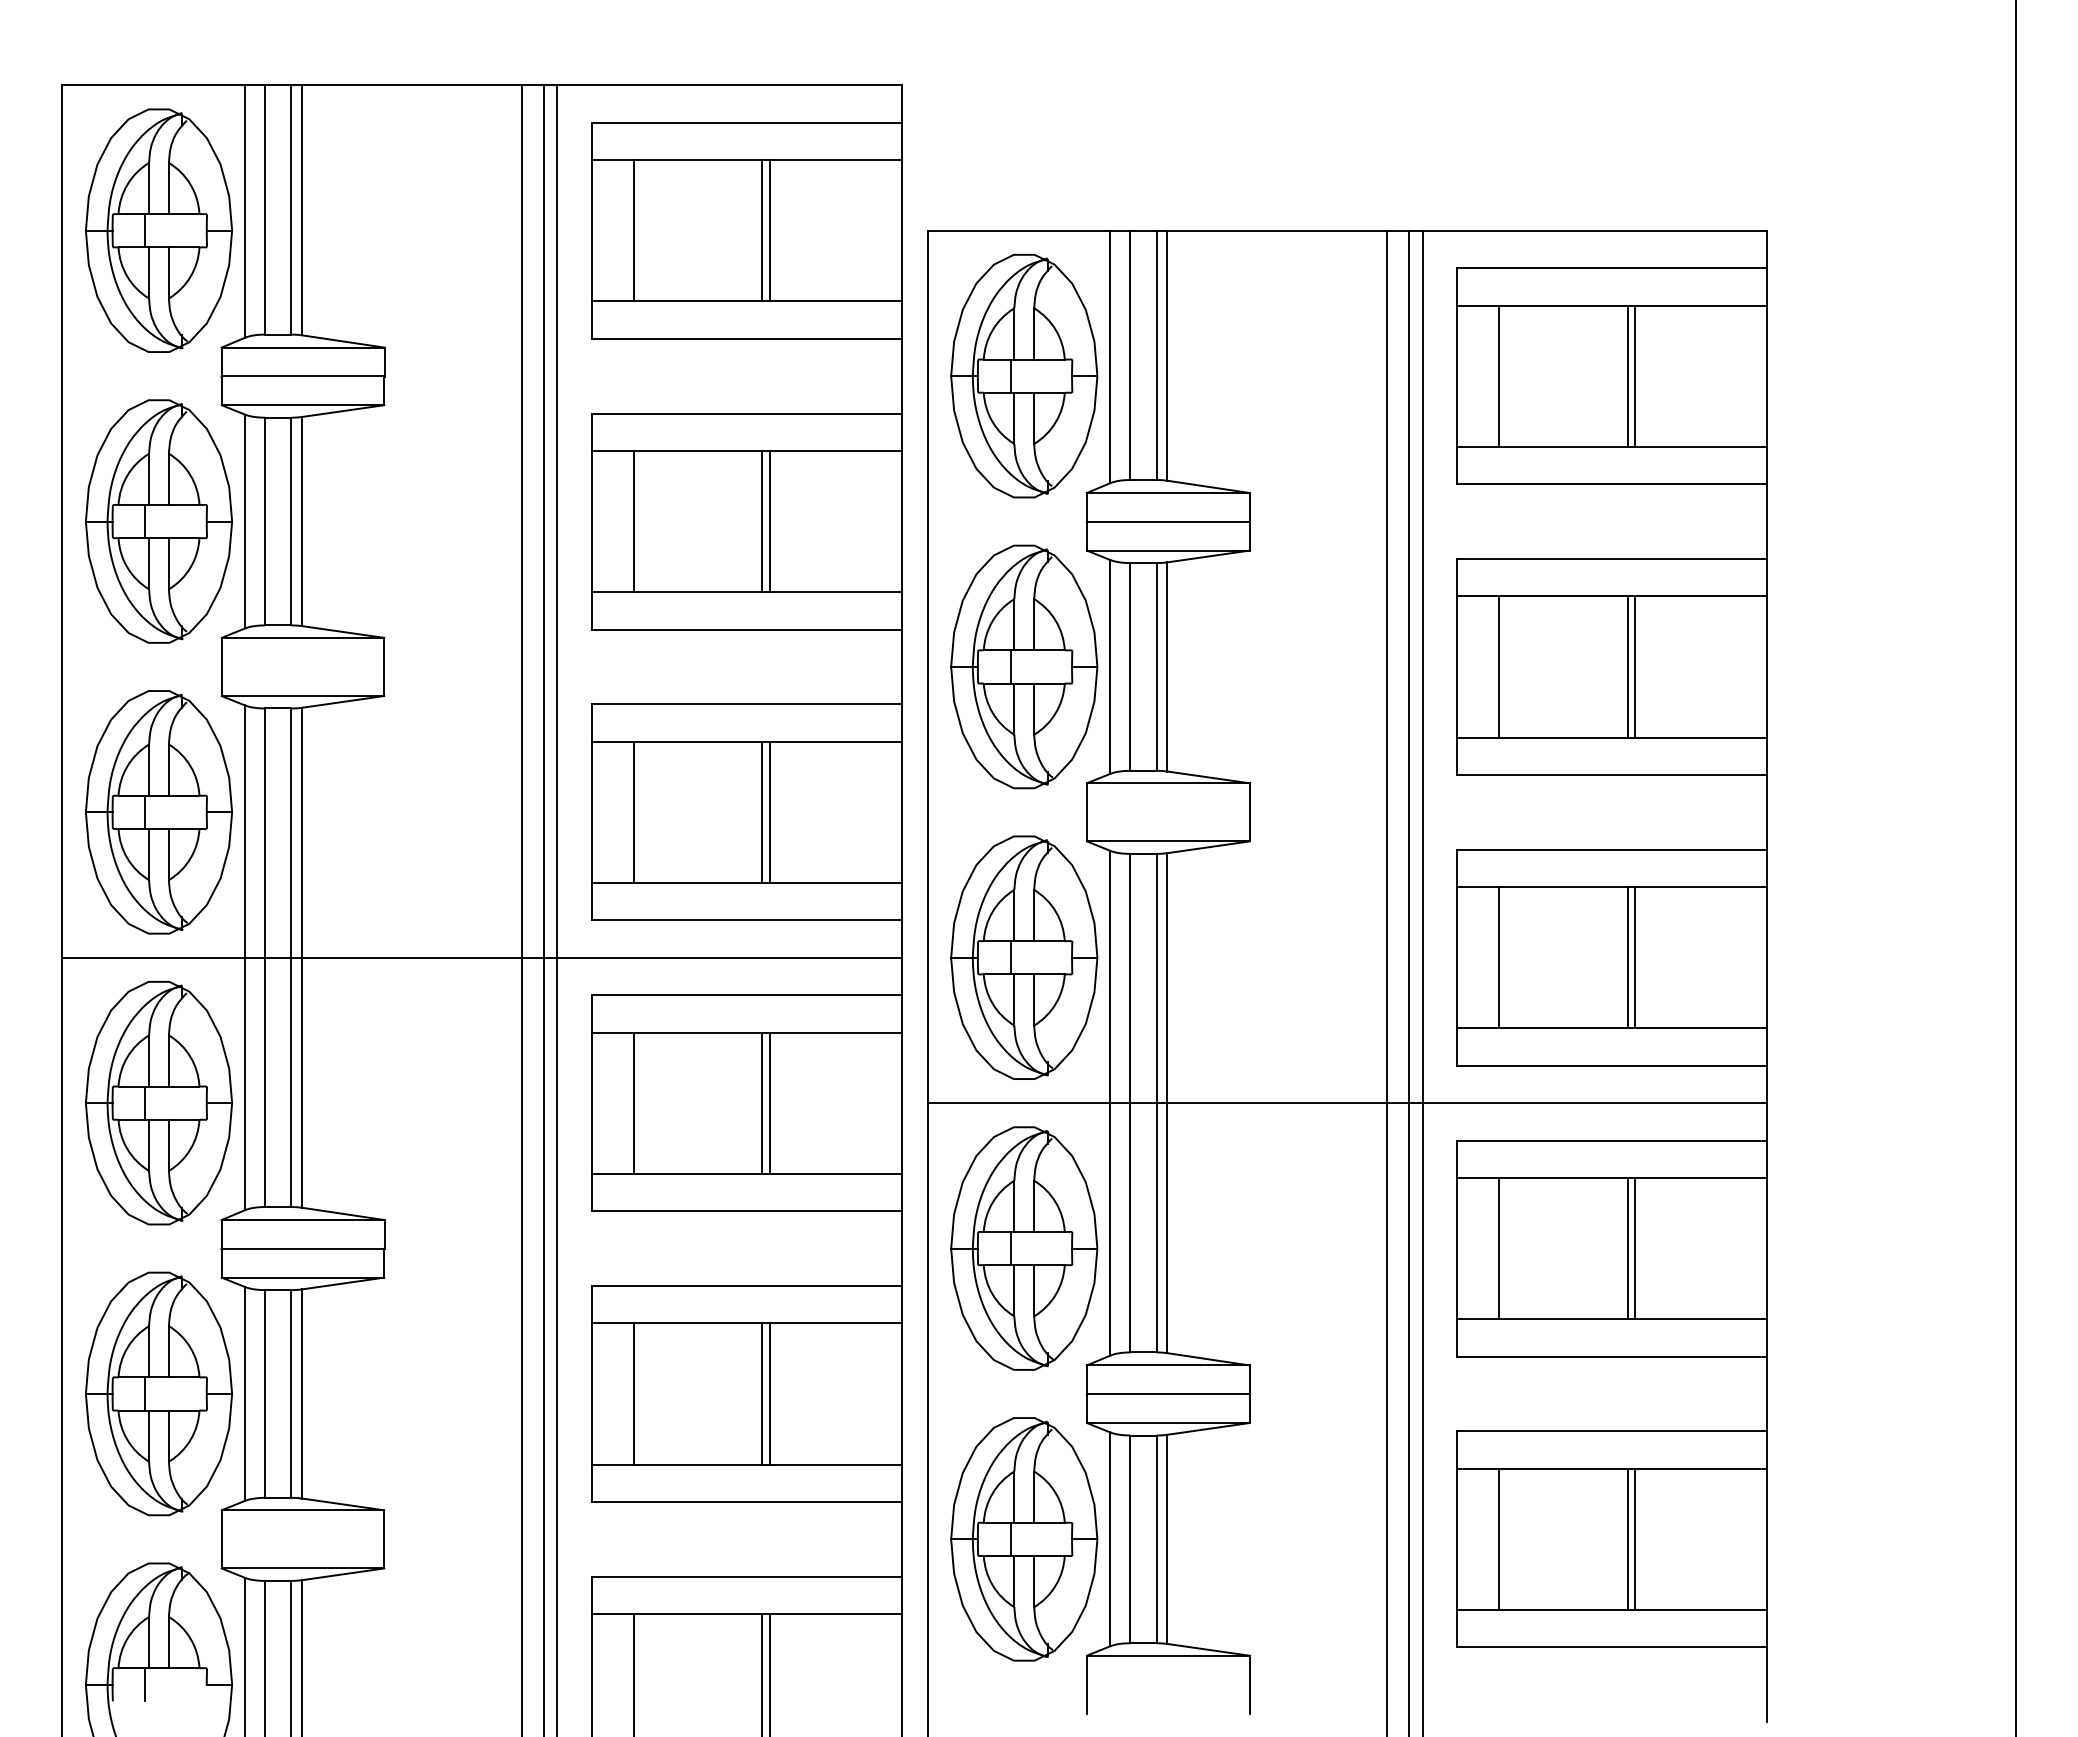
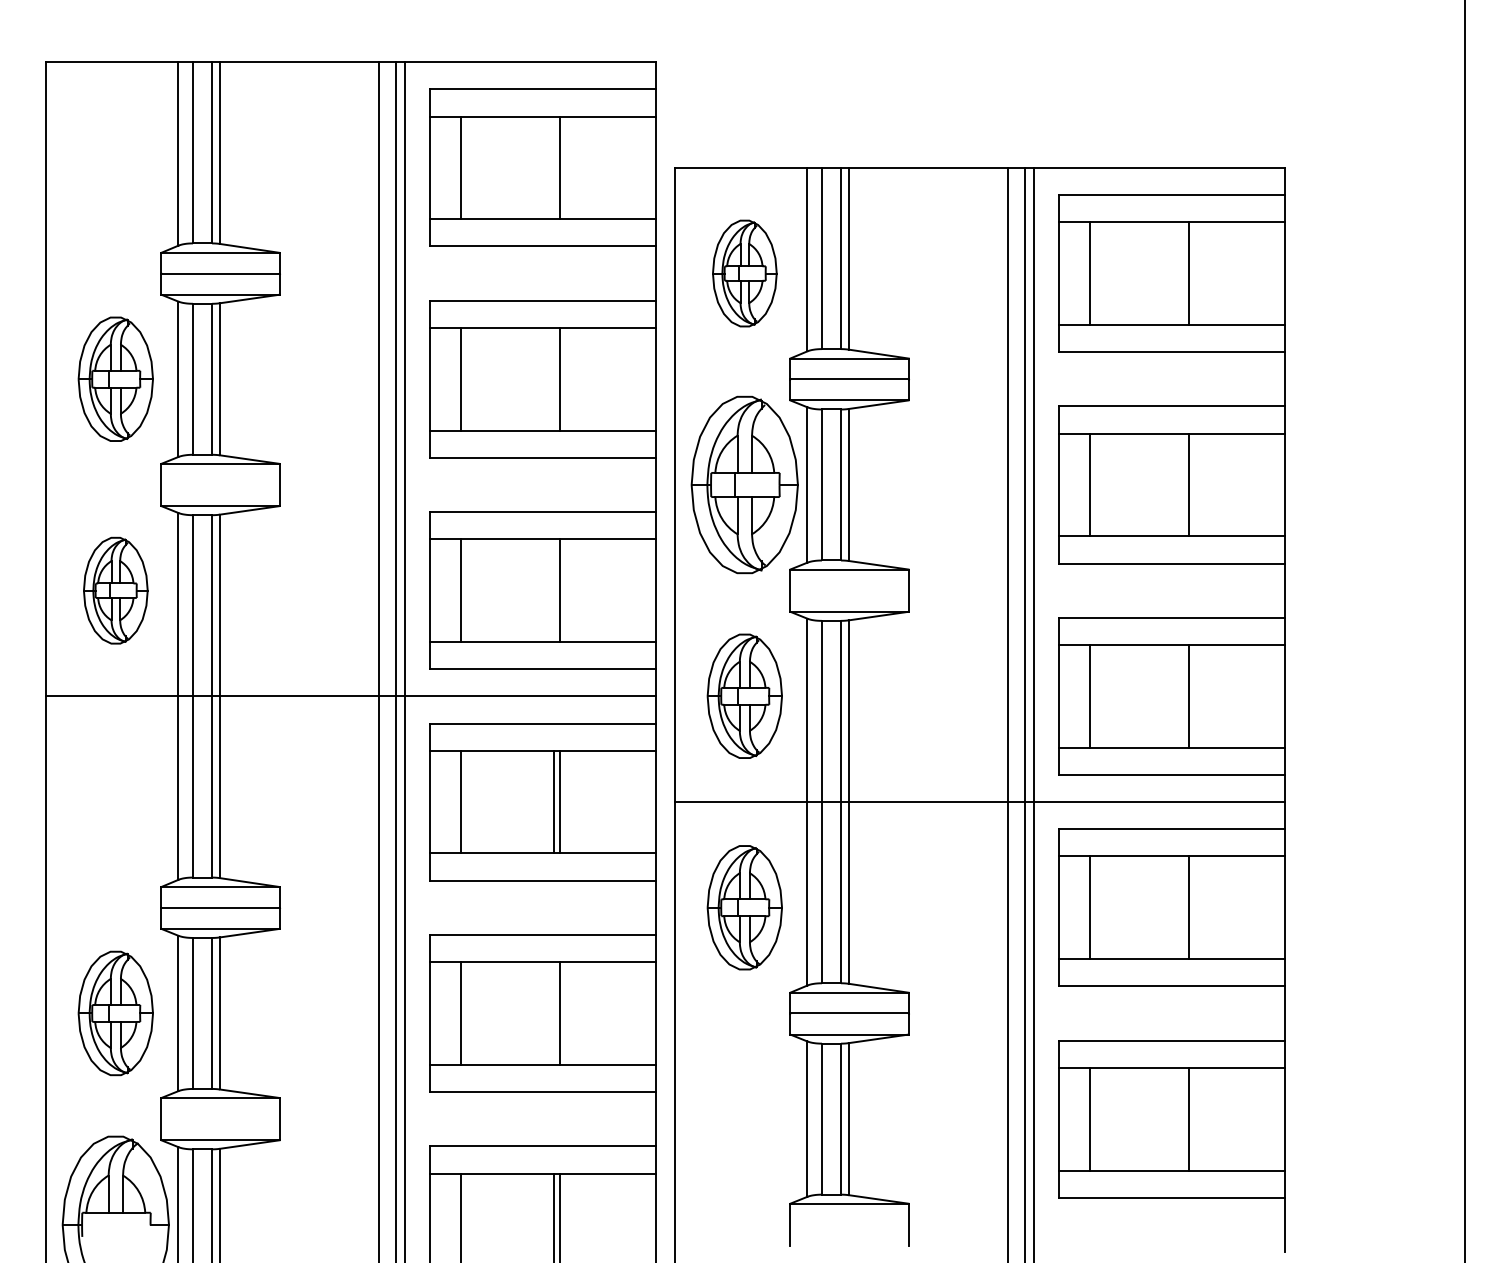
part: (158, 230) -> (115, 167), removed
line: (762, 230) -> (554, 167), removed
part: (1024, 375) -> (744, 273), size x0.6
line: (1627, 375) -> (1183, 273), removed
part: (158, 521) -> (115, 379), size x0.7
line: (762, 521) -> (554, 379), removed
line: (1627, 666) -> (1183, 484), removed
line: (762, 811) -> (554, 590), removed
part: (158, 812) -> (115, 590), size x0.6
part: (1024, 957) -> (744, 696), size x0.7
line: (1627, 957) -> (1183, 696), removed
part: (158, 1103) -> (115, 802), removed
part: (1024, 1248) -> (744, 907), size x0.7
line: (1627, 1248) -> (1183, 907), removed
part: (158, 1393) -> (115, 1013), size x0.7
line: (762, 1393) -> (554, 1013), removed
part: (1024, 1539) -> (744, 1119), removed
line: (1627, 1539) -> (1183, 1119), removed
line: (145, 1684) -> (106, 1224), removed

